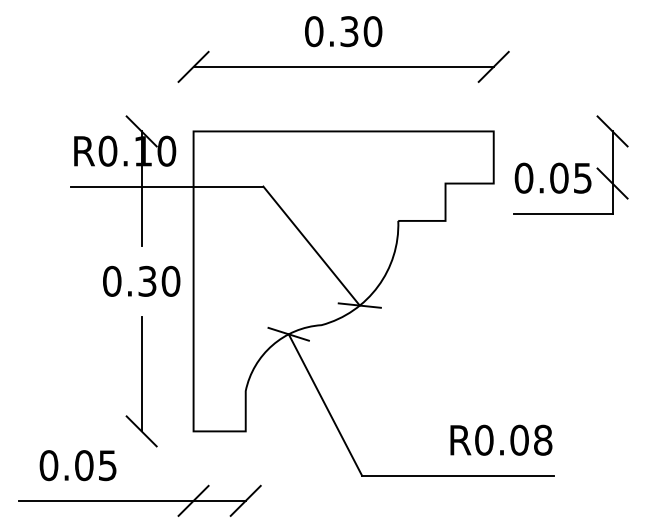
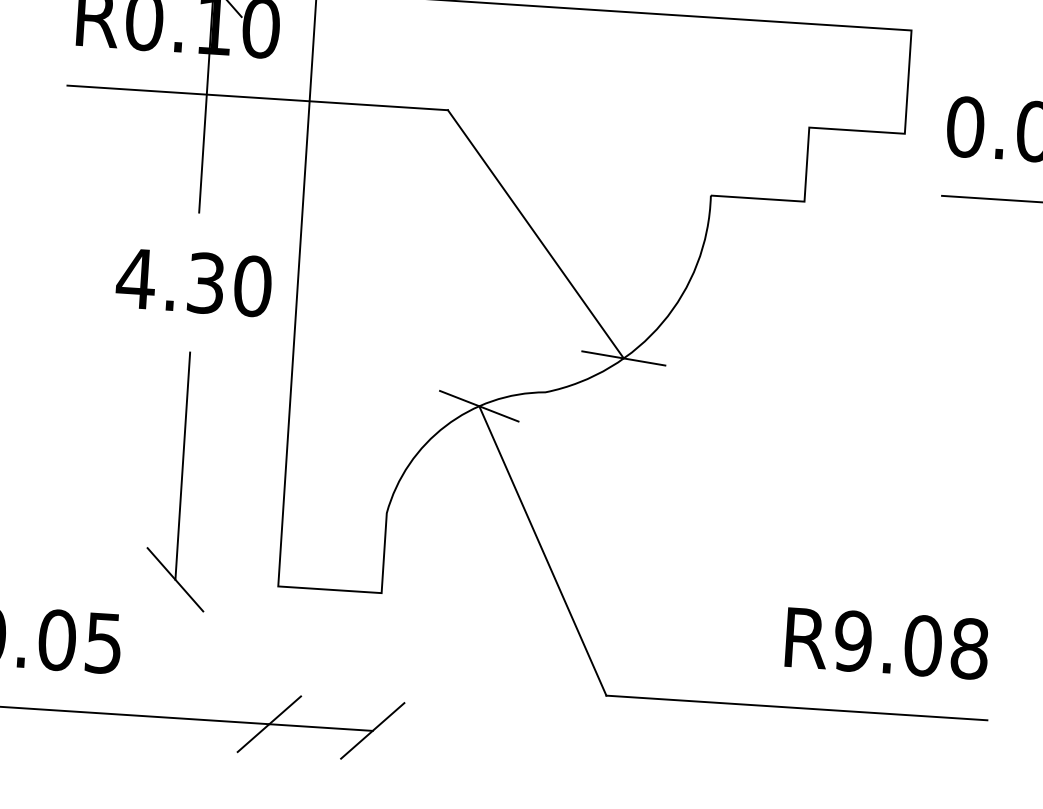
text: (111, 280) -> (134, 276), 0.30 -> 4.30
text: (484, 440) -> (853, 641), R0.08 -> R9.08

